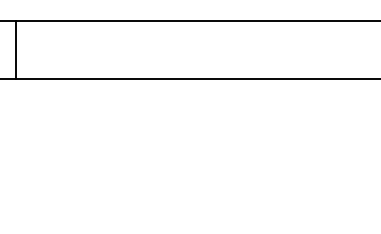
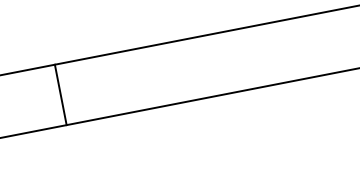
line: (16, 49) -> (60, 94), moved

